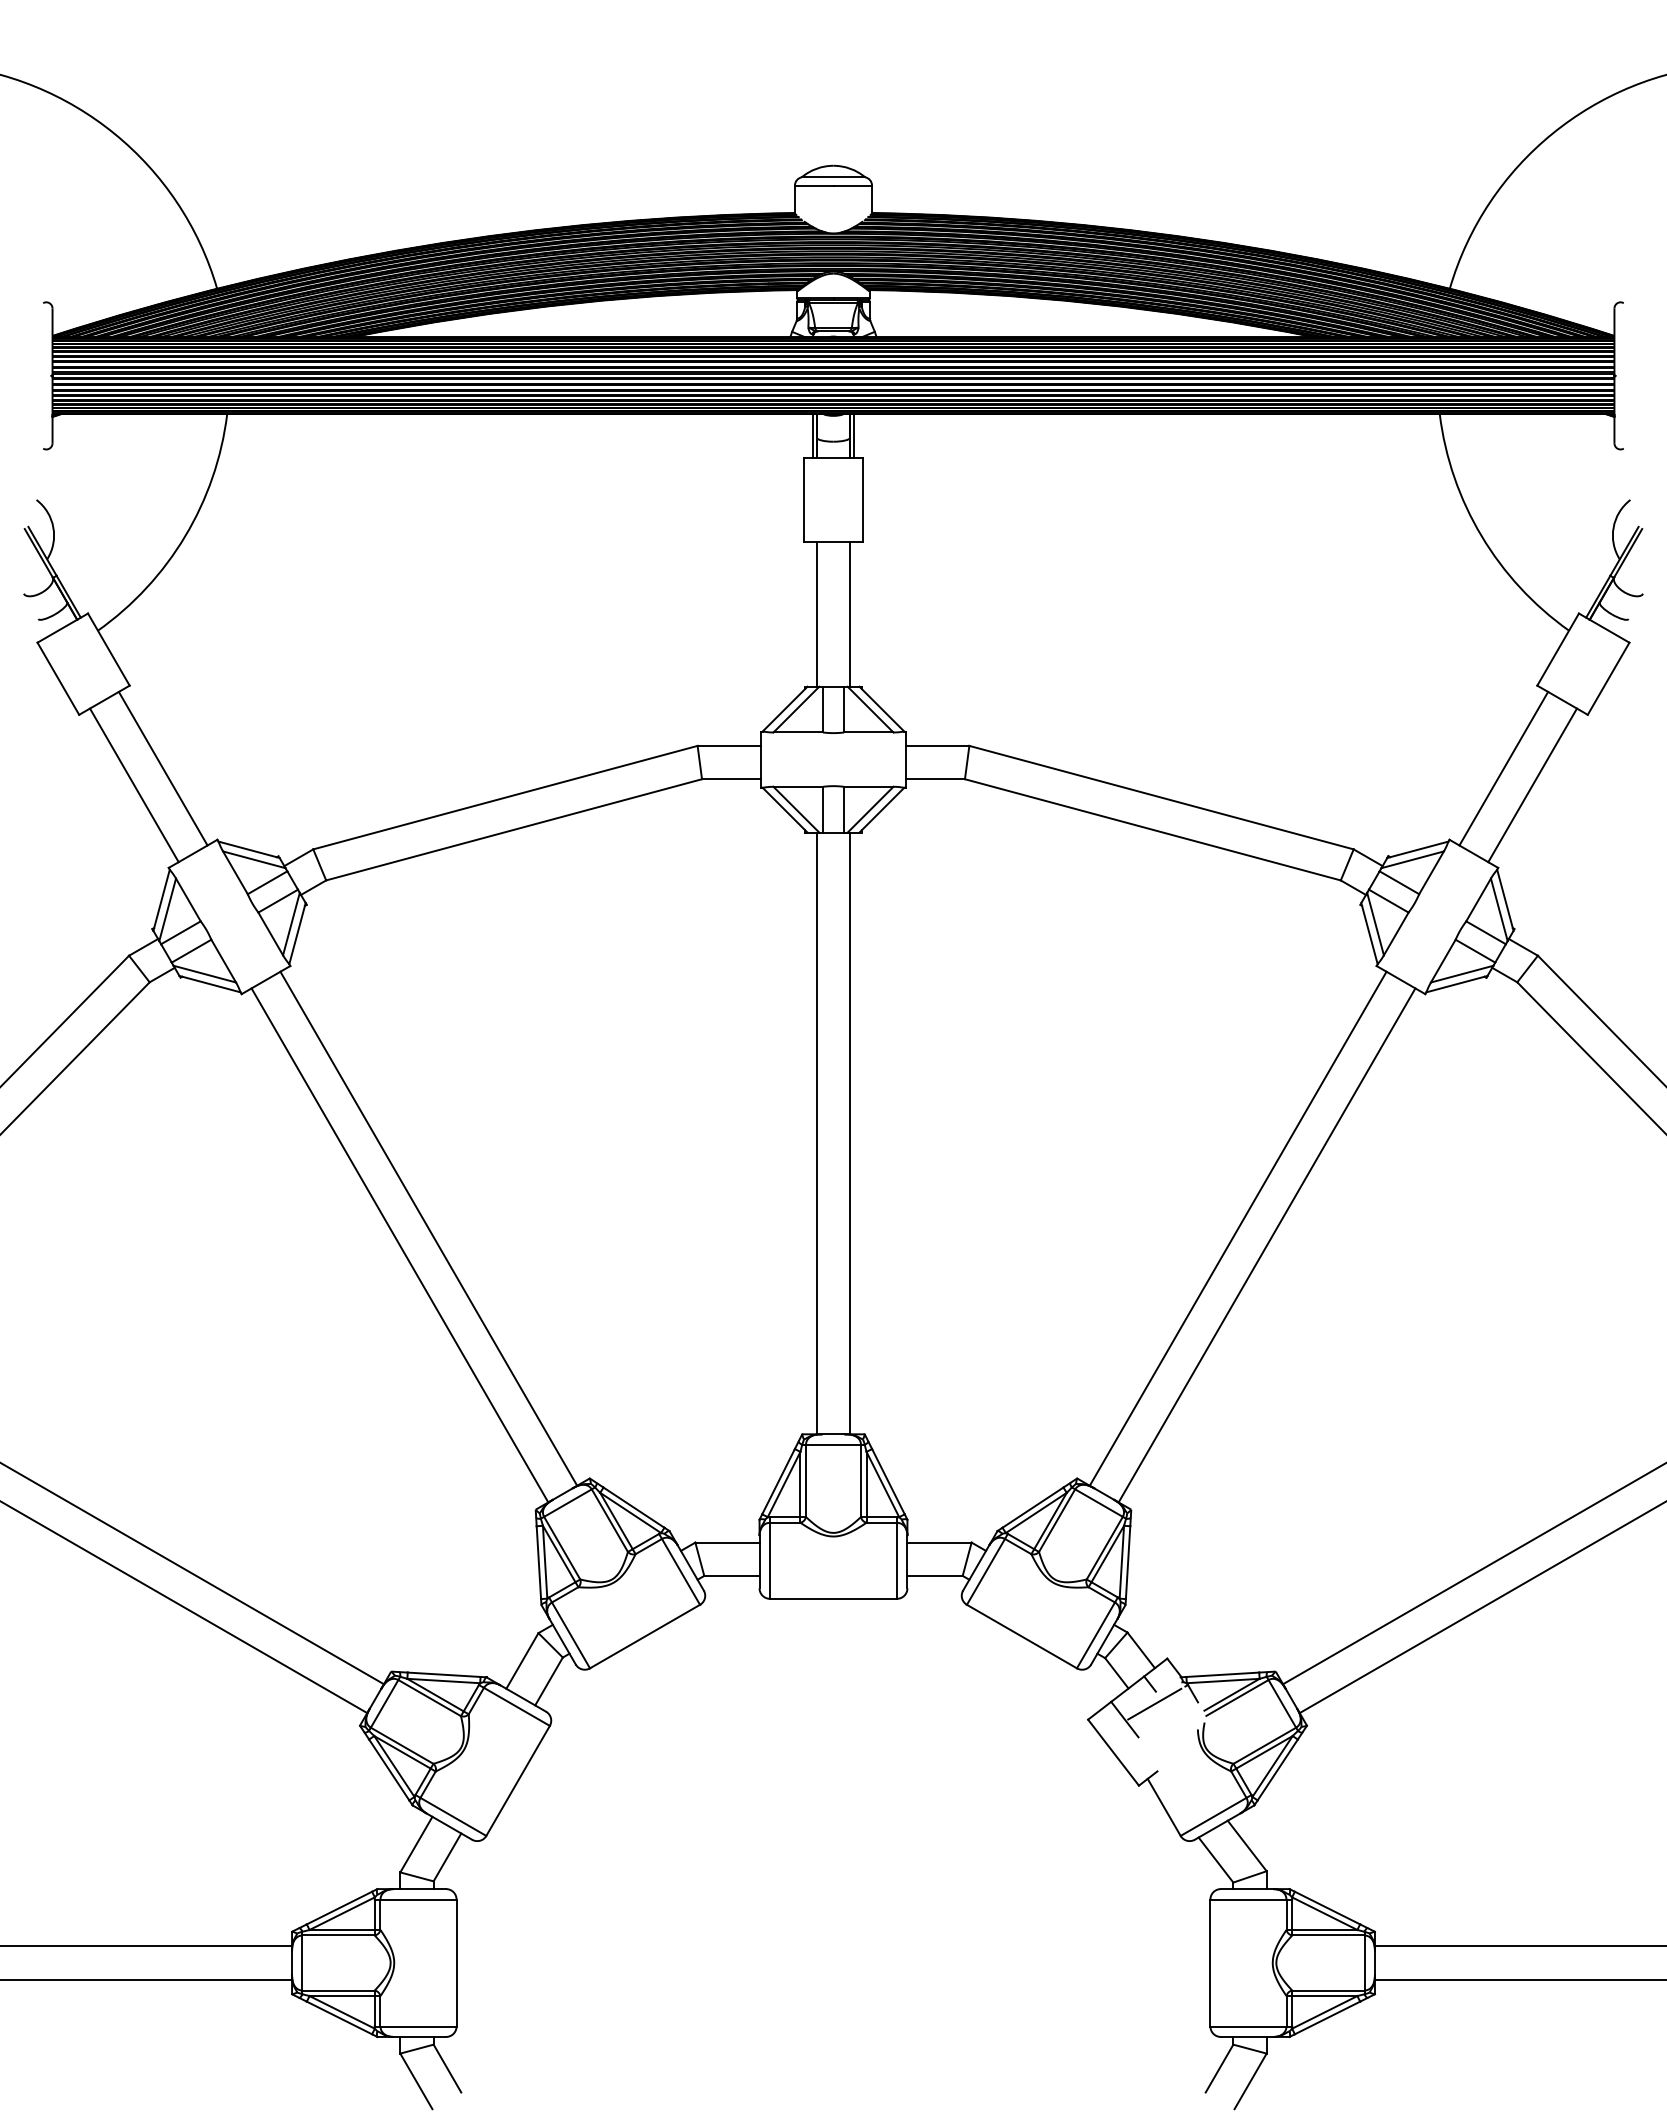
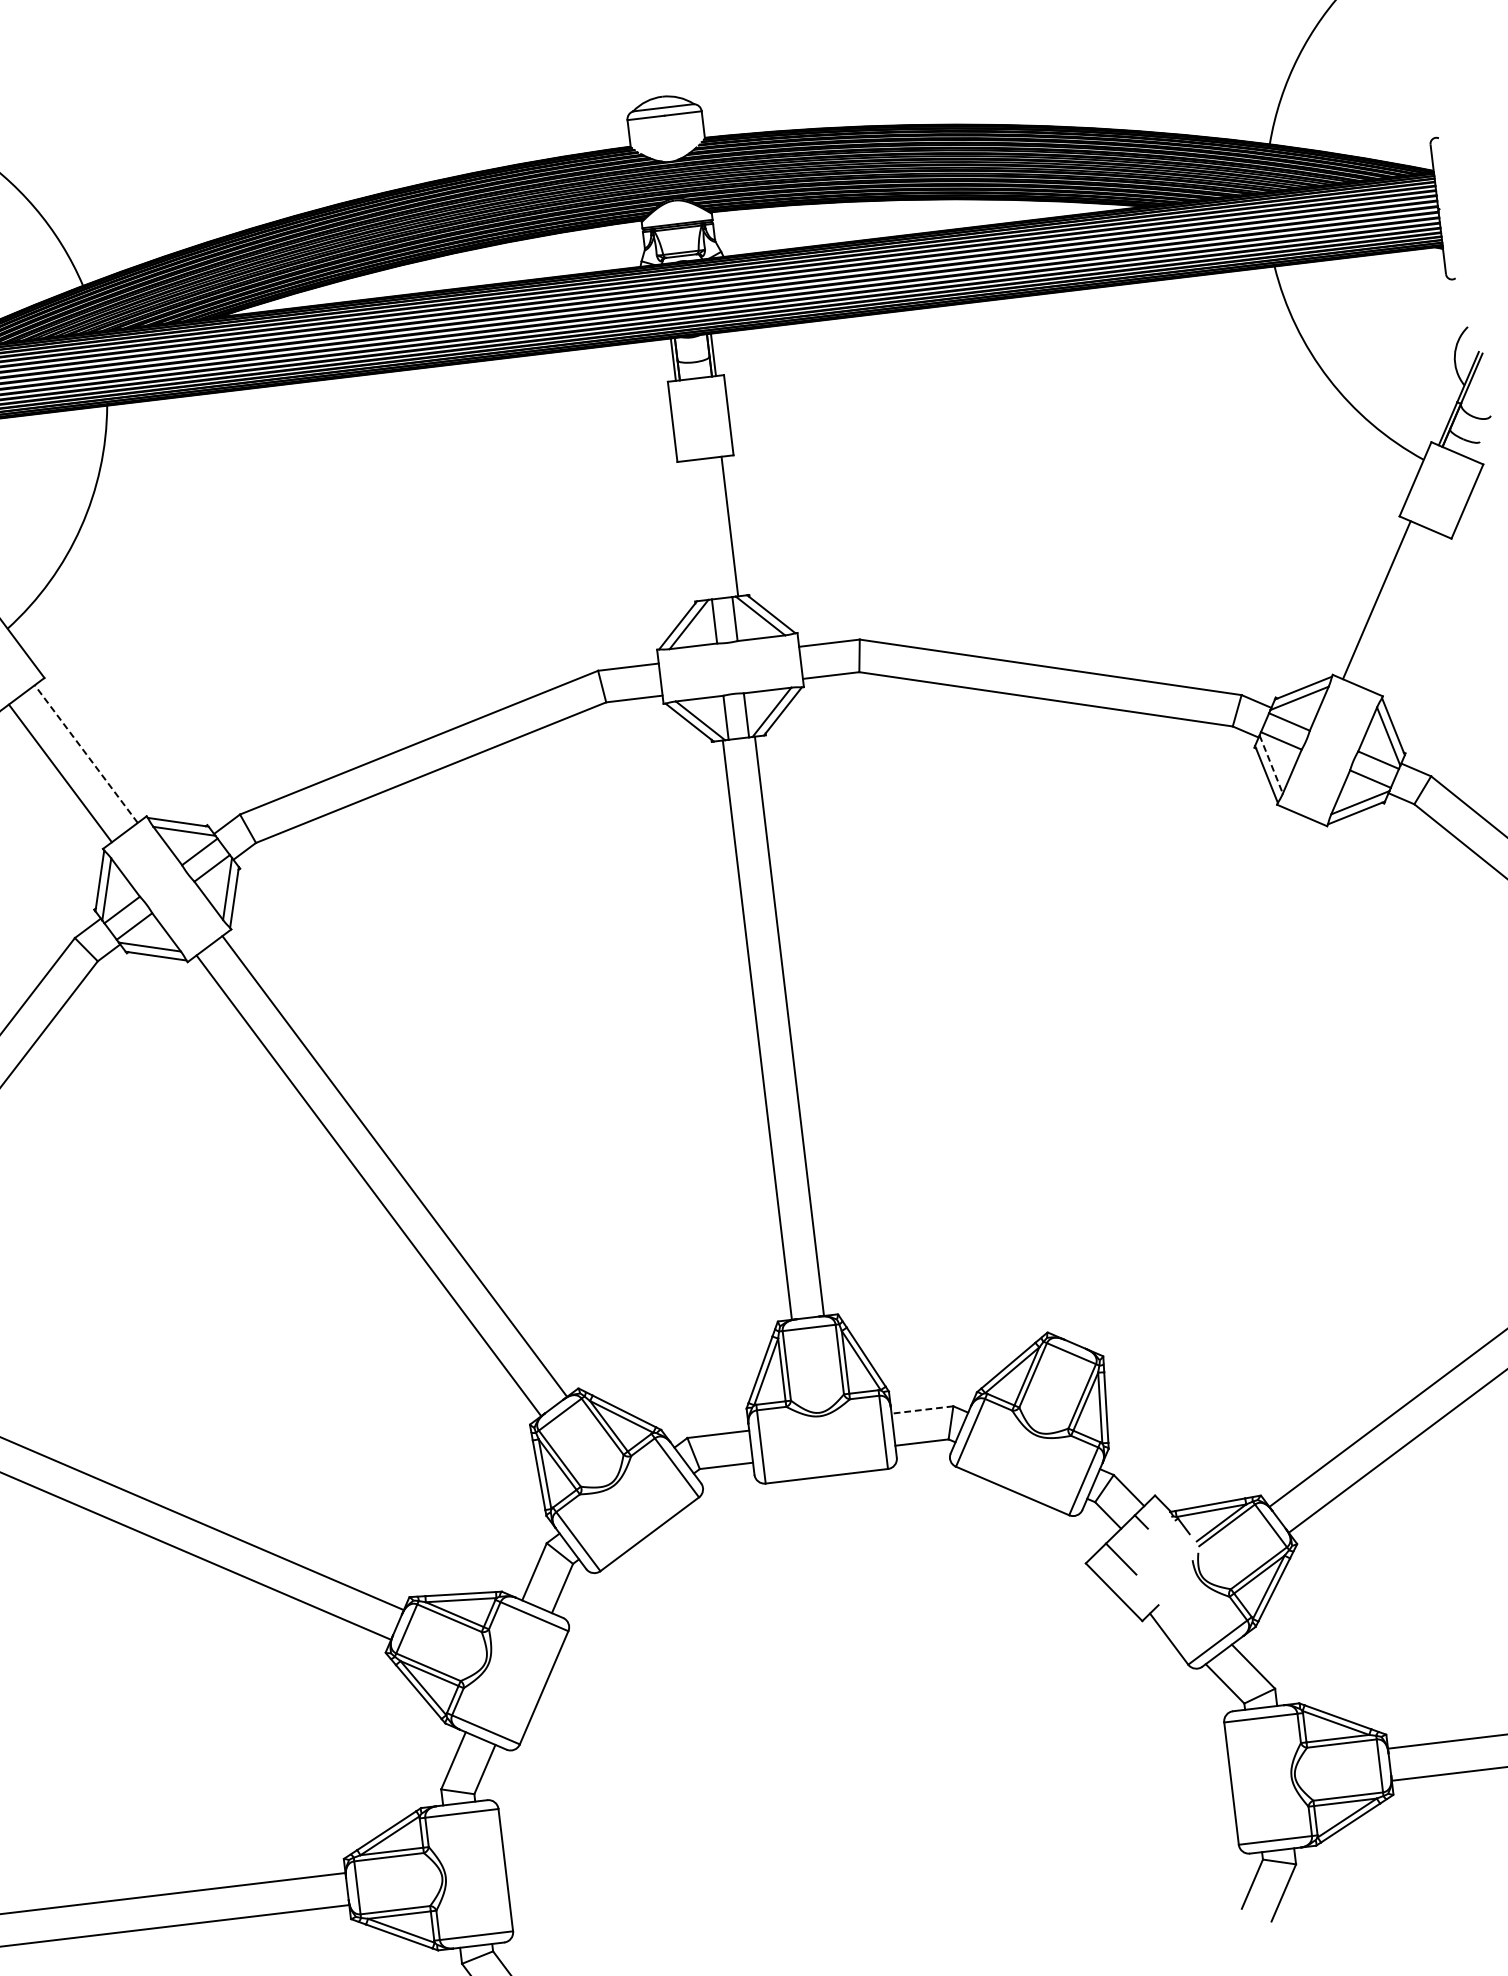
line: (816, 613) -> (697, 529), removed
line: (163, 768) -> (86, 753), solid -> dashed
line: (1532, 785) -> (1406, 613), removed
line: (1375, 924) -> (1271, 764), solid -> dashed
line: (1237, 1228) -> (1173, 1073), removed
line: (1266, 1245) -> (1203, 1086), removed
line: (939, 1542) -> (922, 1409), solid -> dashed
line: (1154, 1703) -> (1147, 1540), removed

